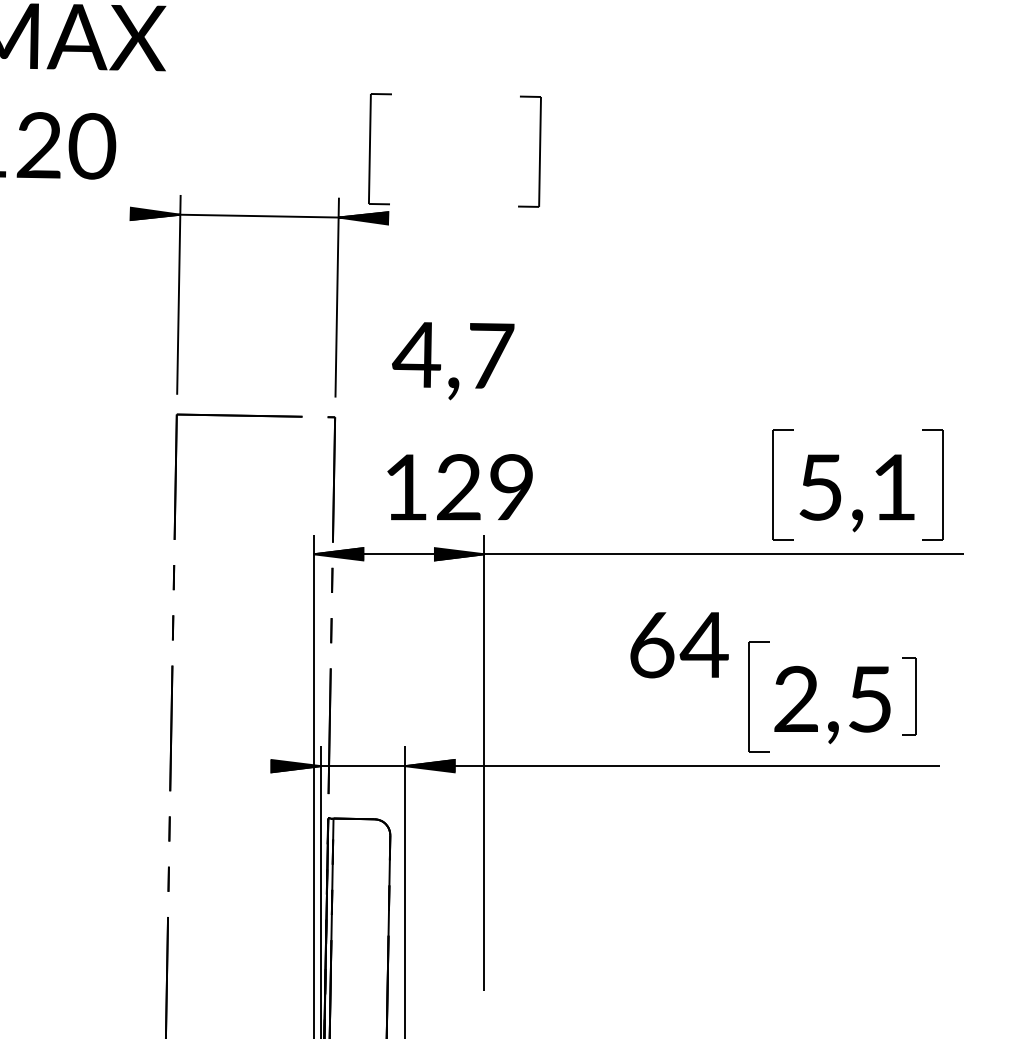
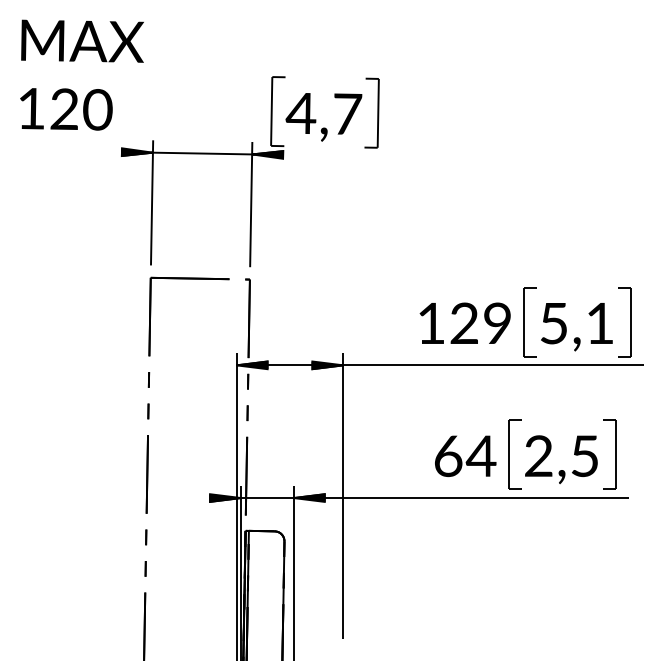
text: (452, 361) -> (323, 117), moved
text: (458, 485) -> (464, 322), moved
text: (679, 643) -> (465, 455), moved
part: (909, 696) -> (609, 454), size x1.43

